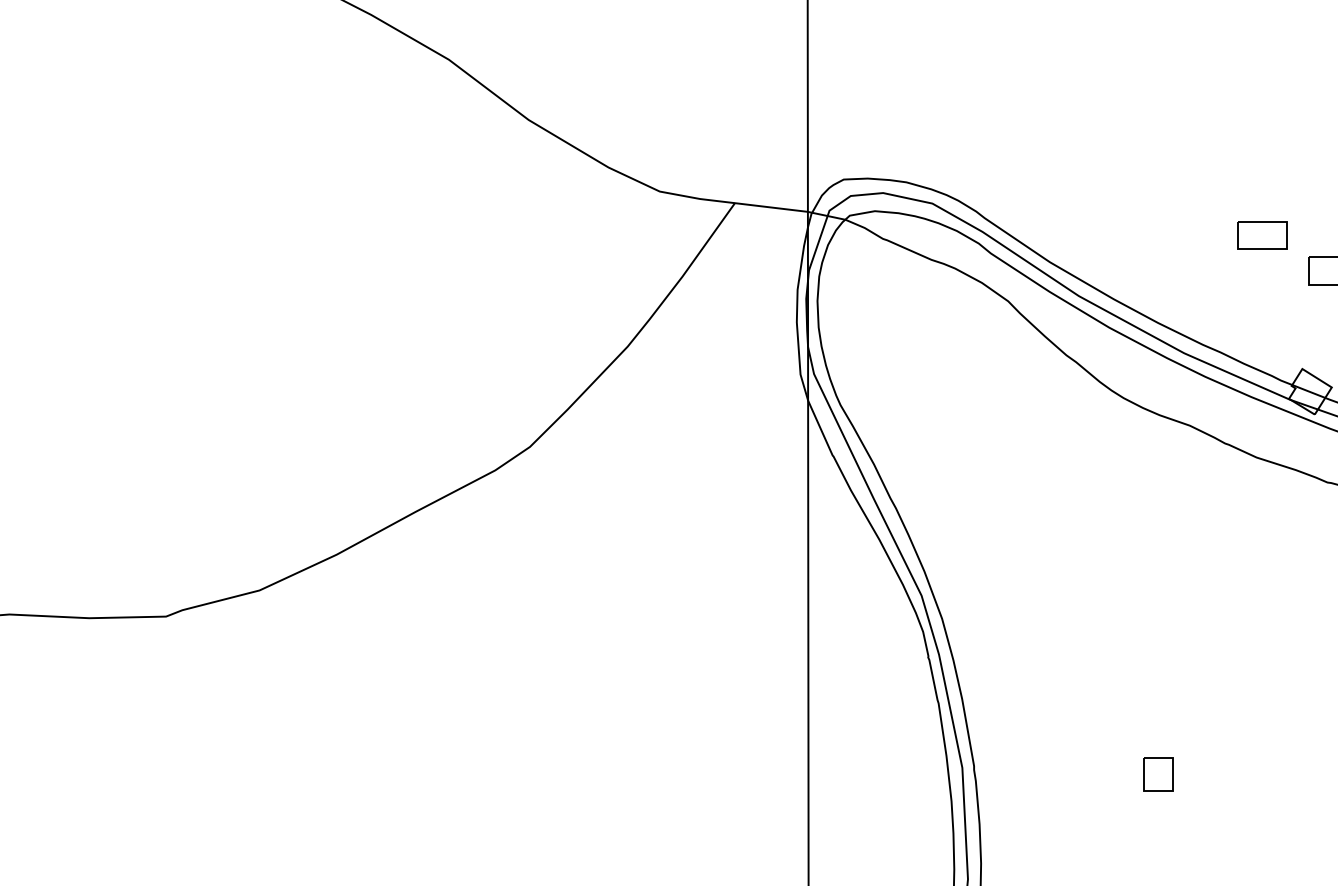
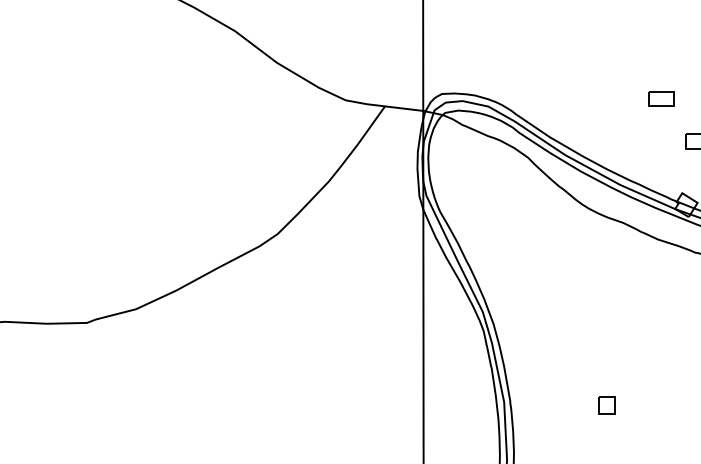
part: (1262, 233) -> (661, 98), moved

